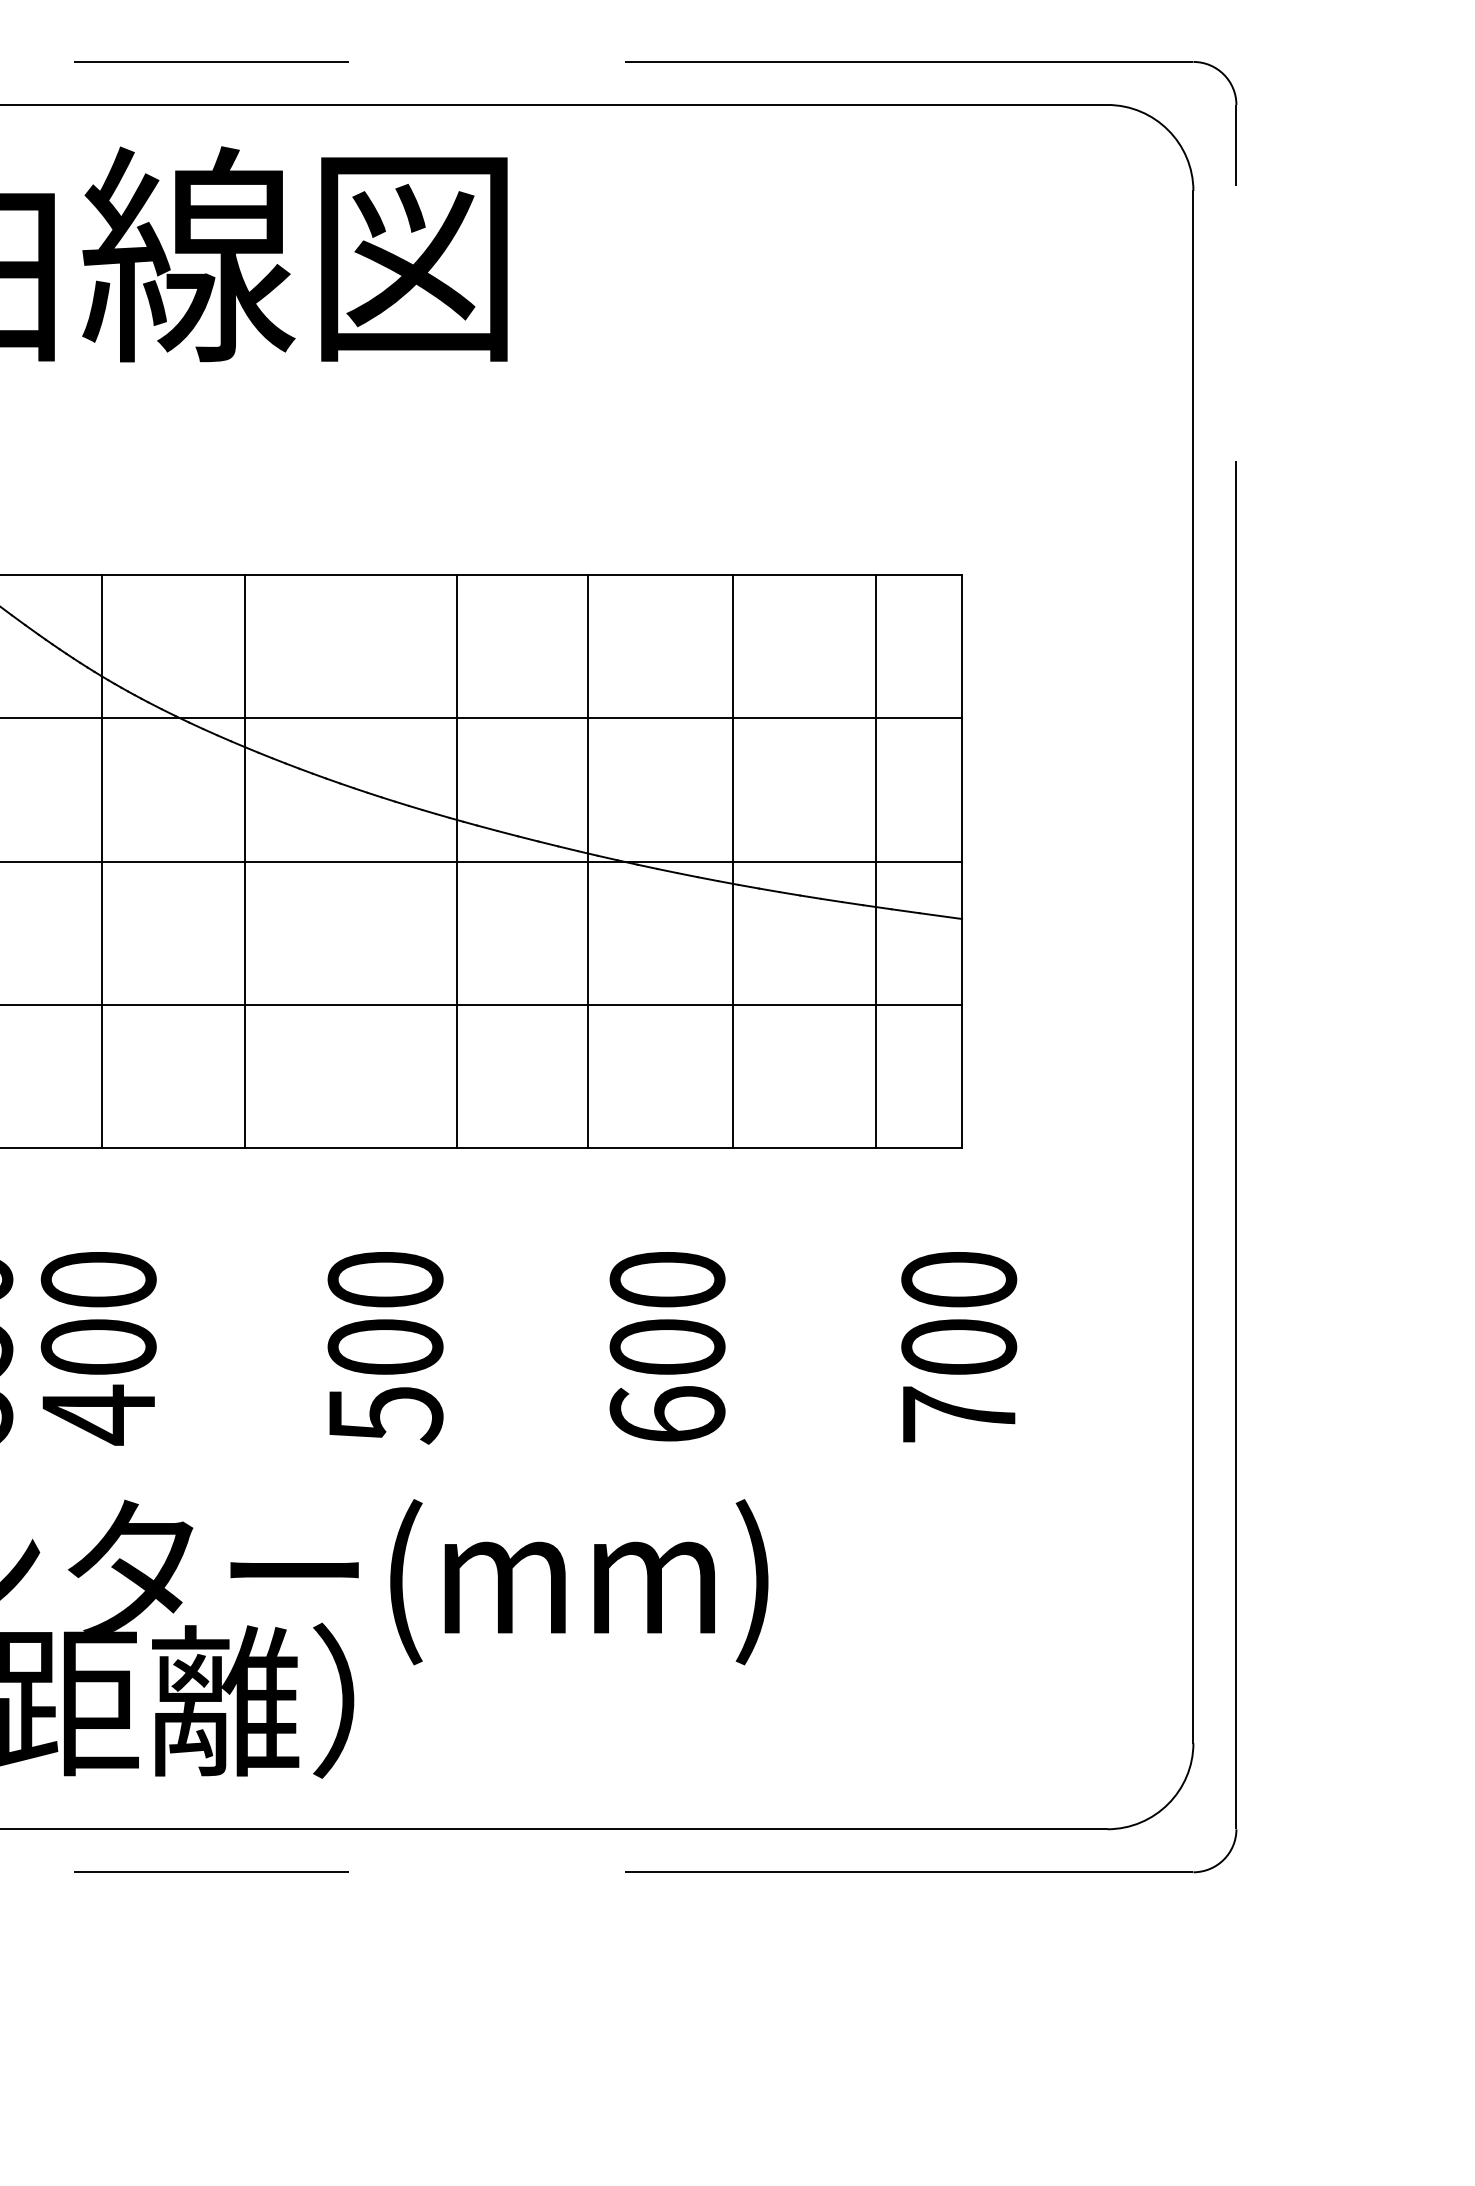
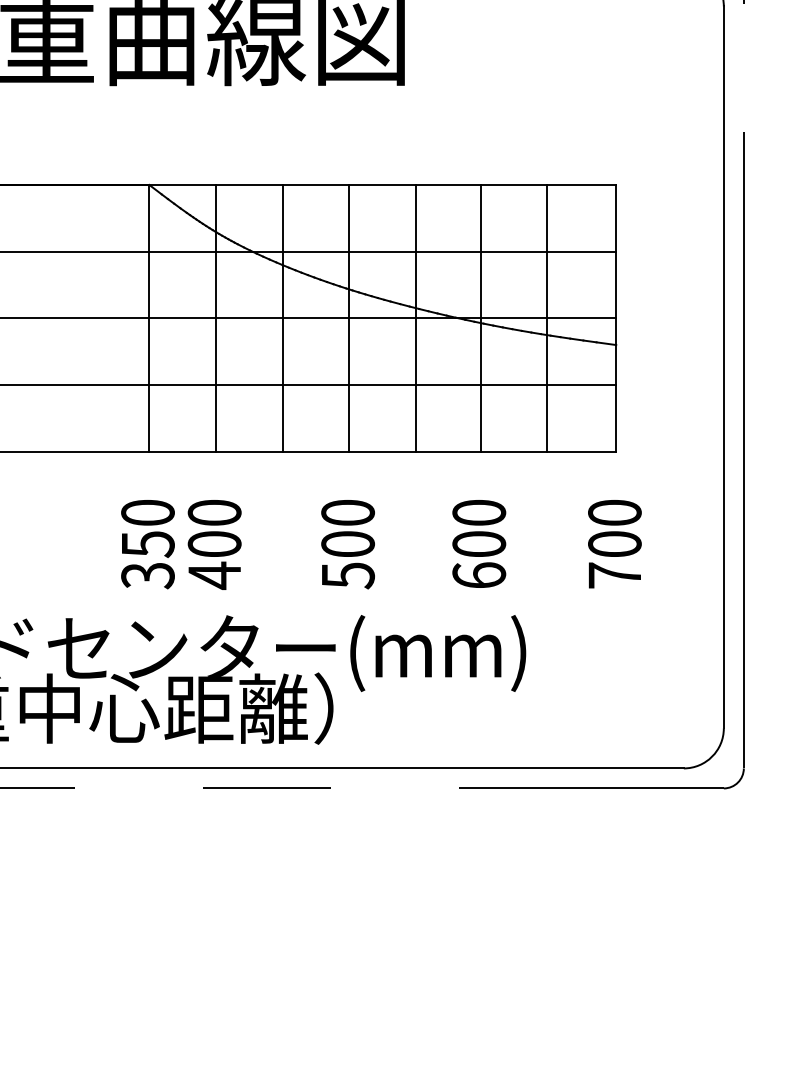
line: (457, 859) -> (349, 317), moved
line: (588, 859) -> (416, 317), moved
line: (732, 859) -> (480, 317), moved
line: (876, 859) -> (547, 317), moved

